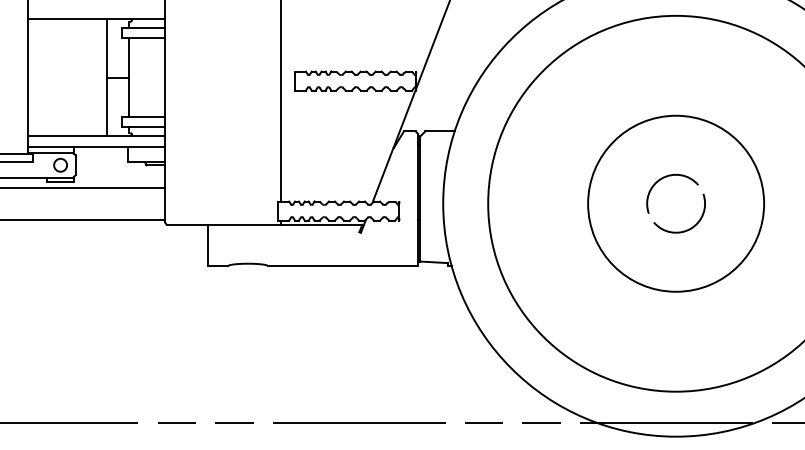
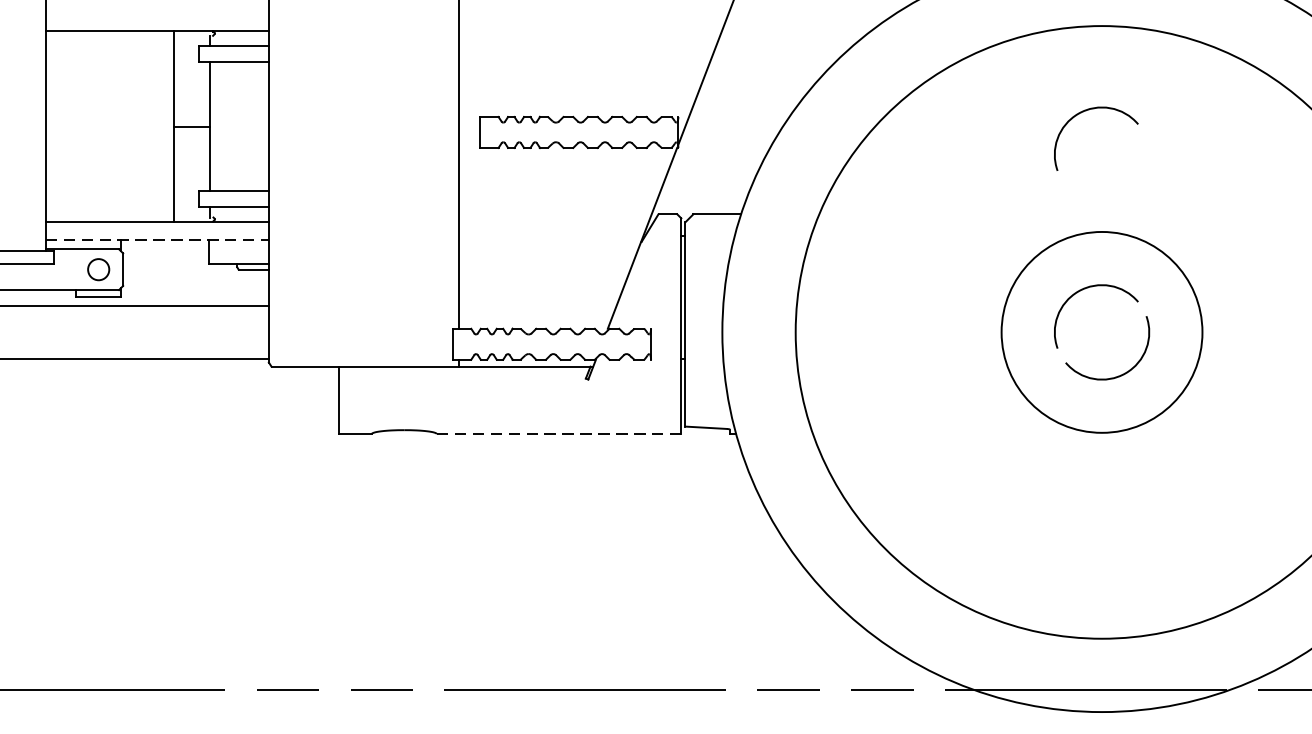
arc: (667, 68) -> (1087, 111), added
line: (97, 146) -> (158, 239), solid -> dashed
circle: (676, 203) -> (1102, 331), size x0.7
line: (343, 266) -> (559, 434), solid -> dashed

